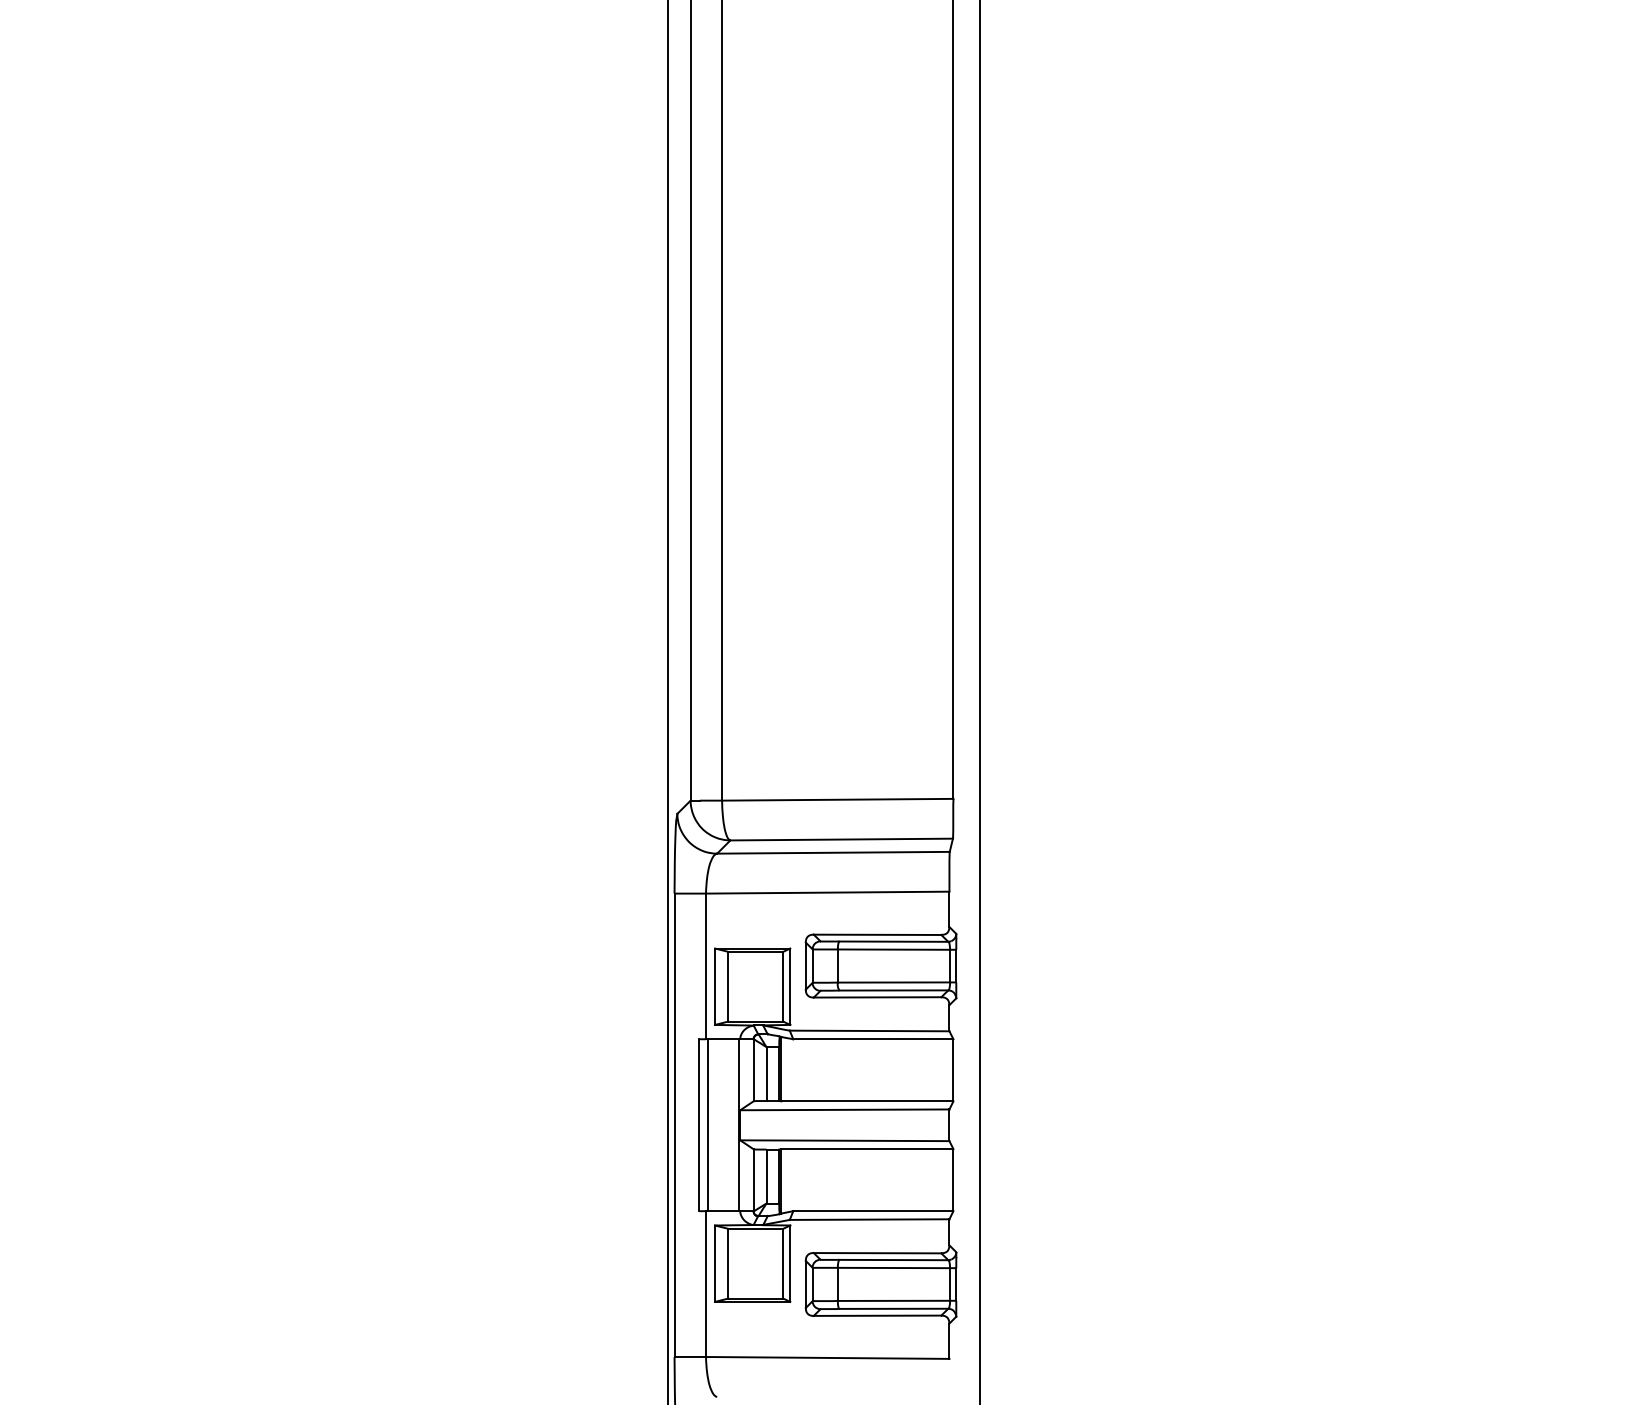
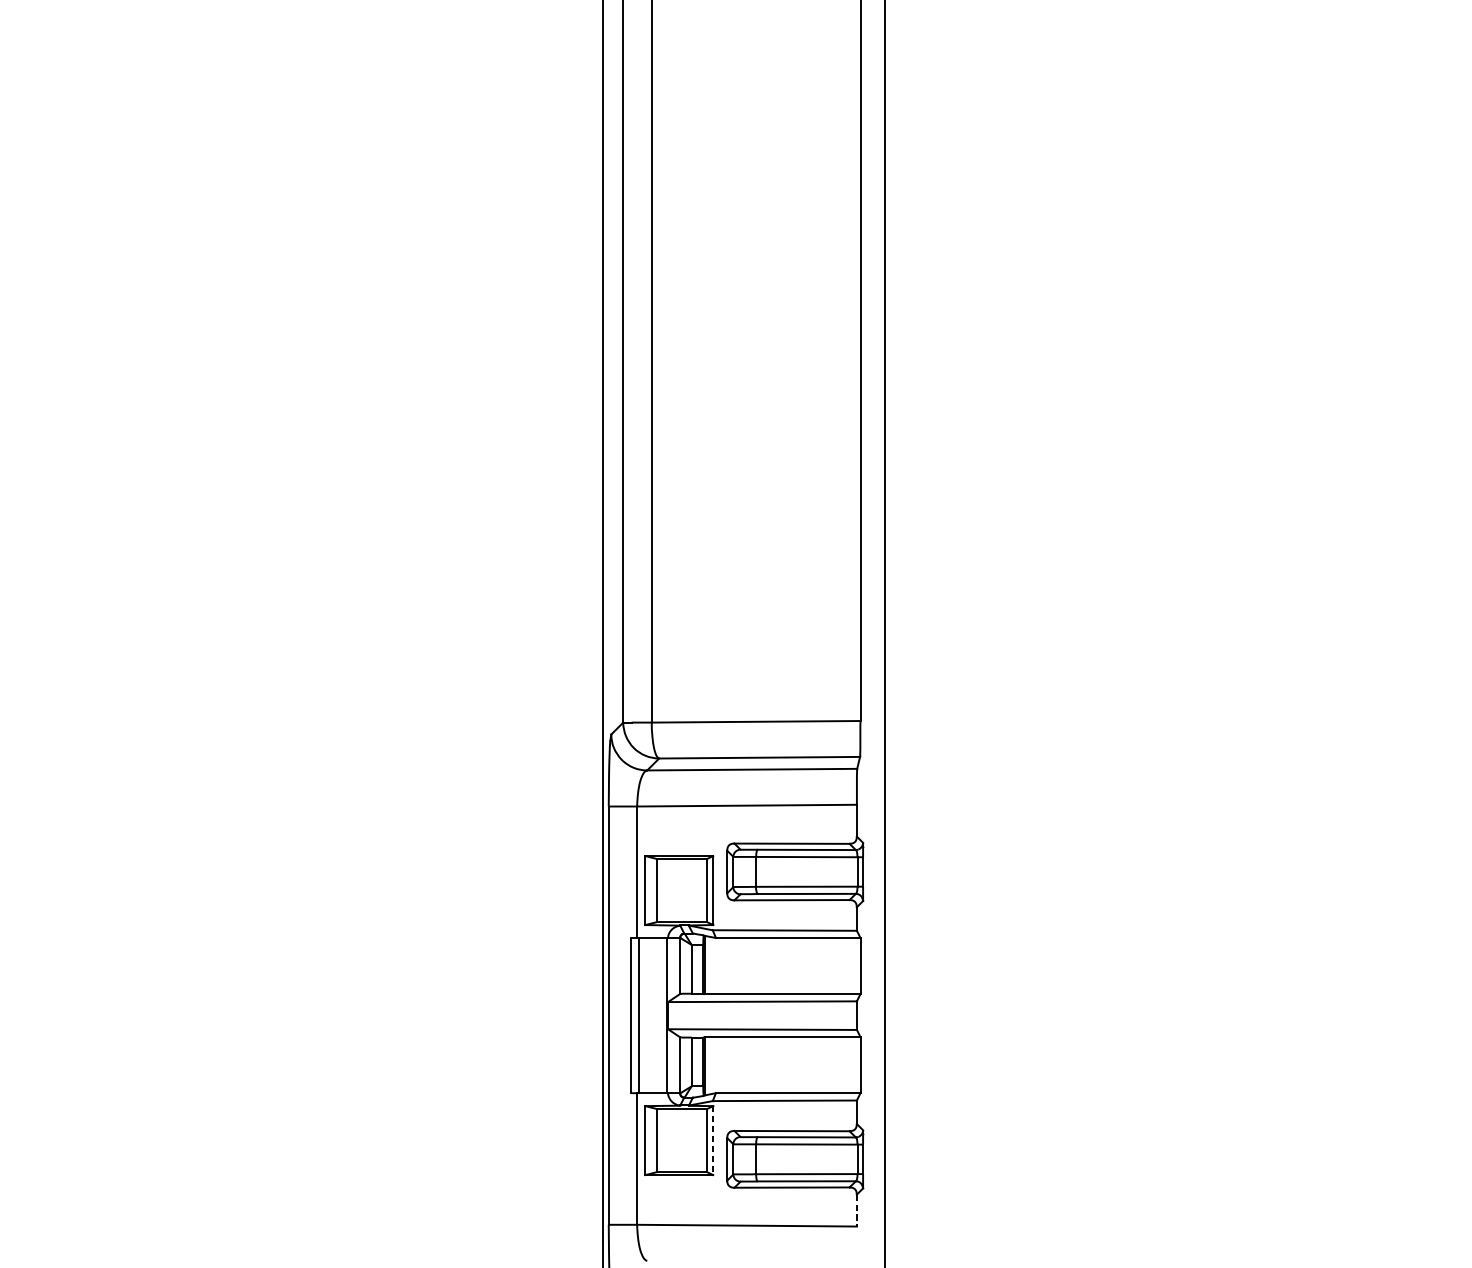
line: (790, 1264) -> (713, 1141), solid -> dashed
line: (949, 1341) -> (856, 1210), solid -> dashed

